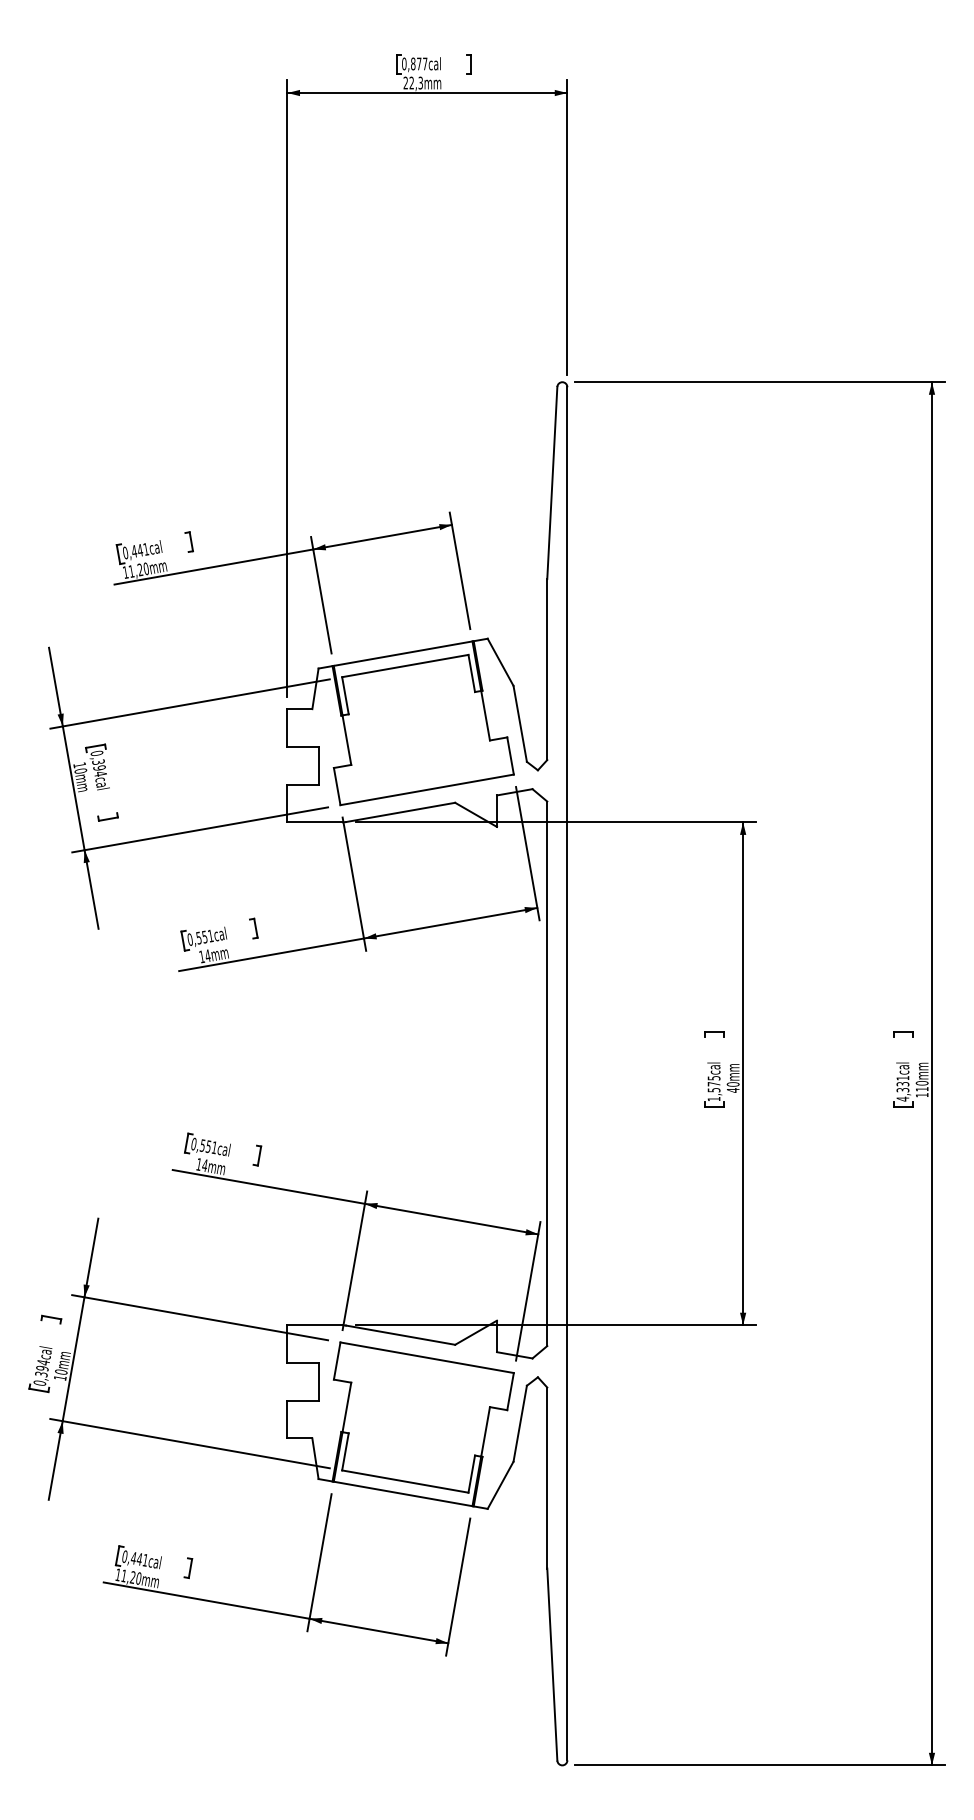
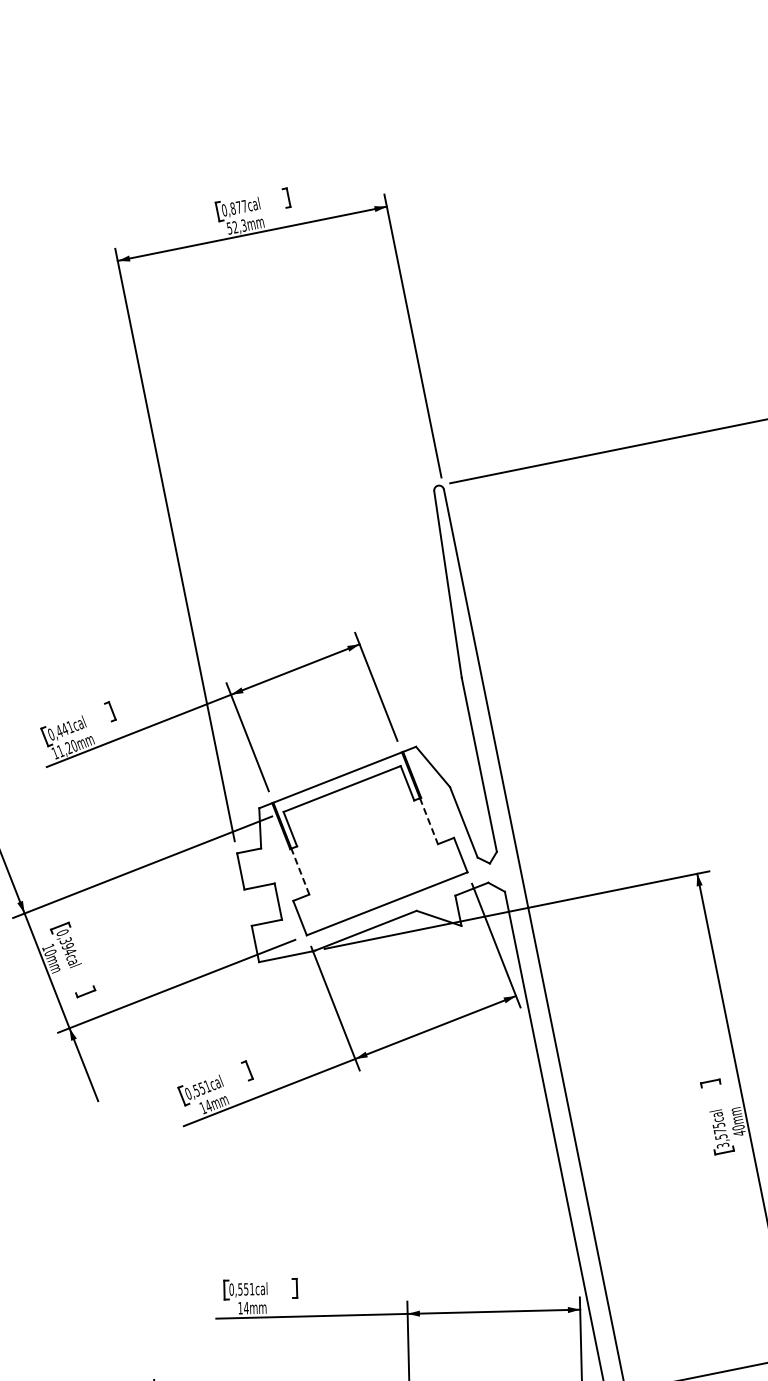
text: (405, 82) -> (229, 227), 22,3mm -> 52,3mm
line: (485, 716) -> (429, 821), solid -> dashed
line: (346, 739) -> (299, 871), solid -> dashed
text: (713, 1099) -> (722, 1146), 1,575cal -> 3,575cal

